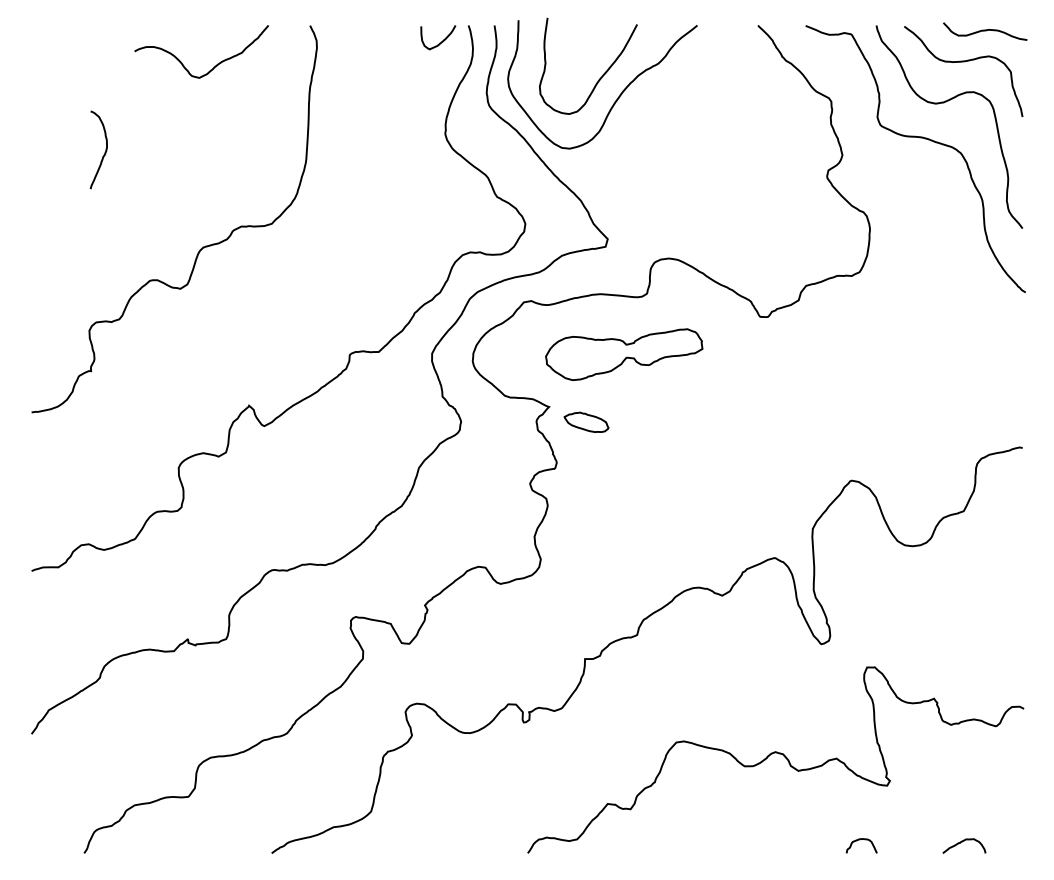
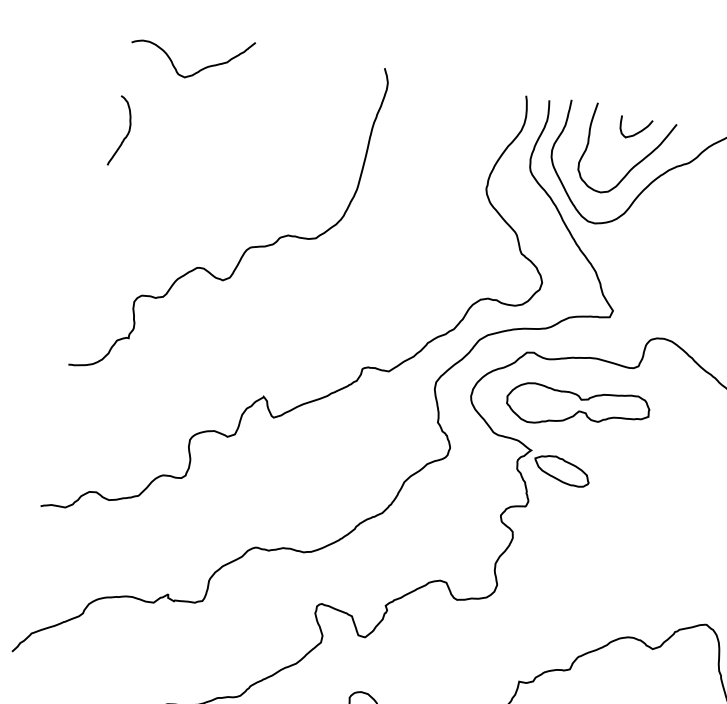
curve: (442, 40) -> (638, 131), moved
curve: (215, 65) -> (201, 69), moved
curve: (104, 152) -> (126, 135), moved
part: (624, 354) -> (577, 408), moved
part: (586, 422) -> (561, 470), size x1.43

